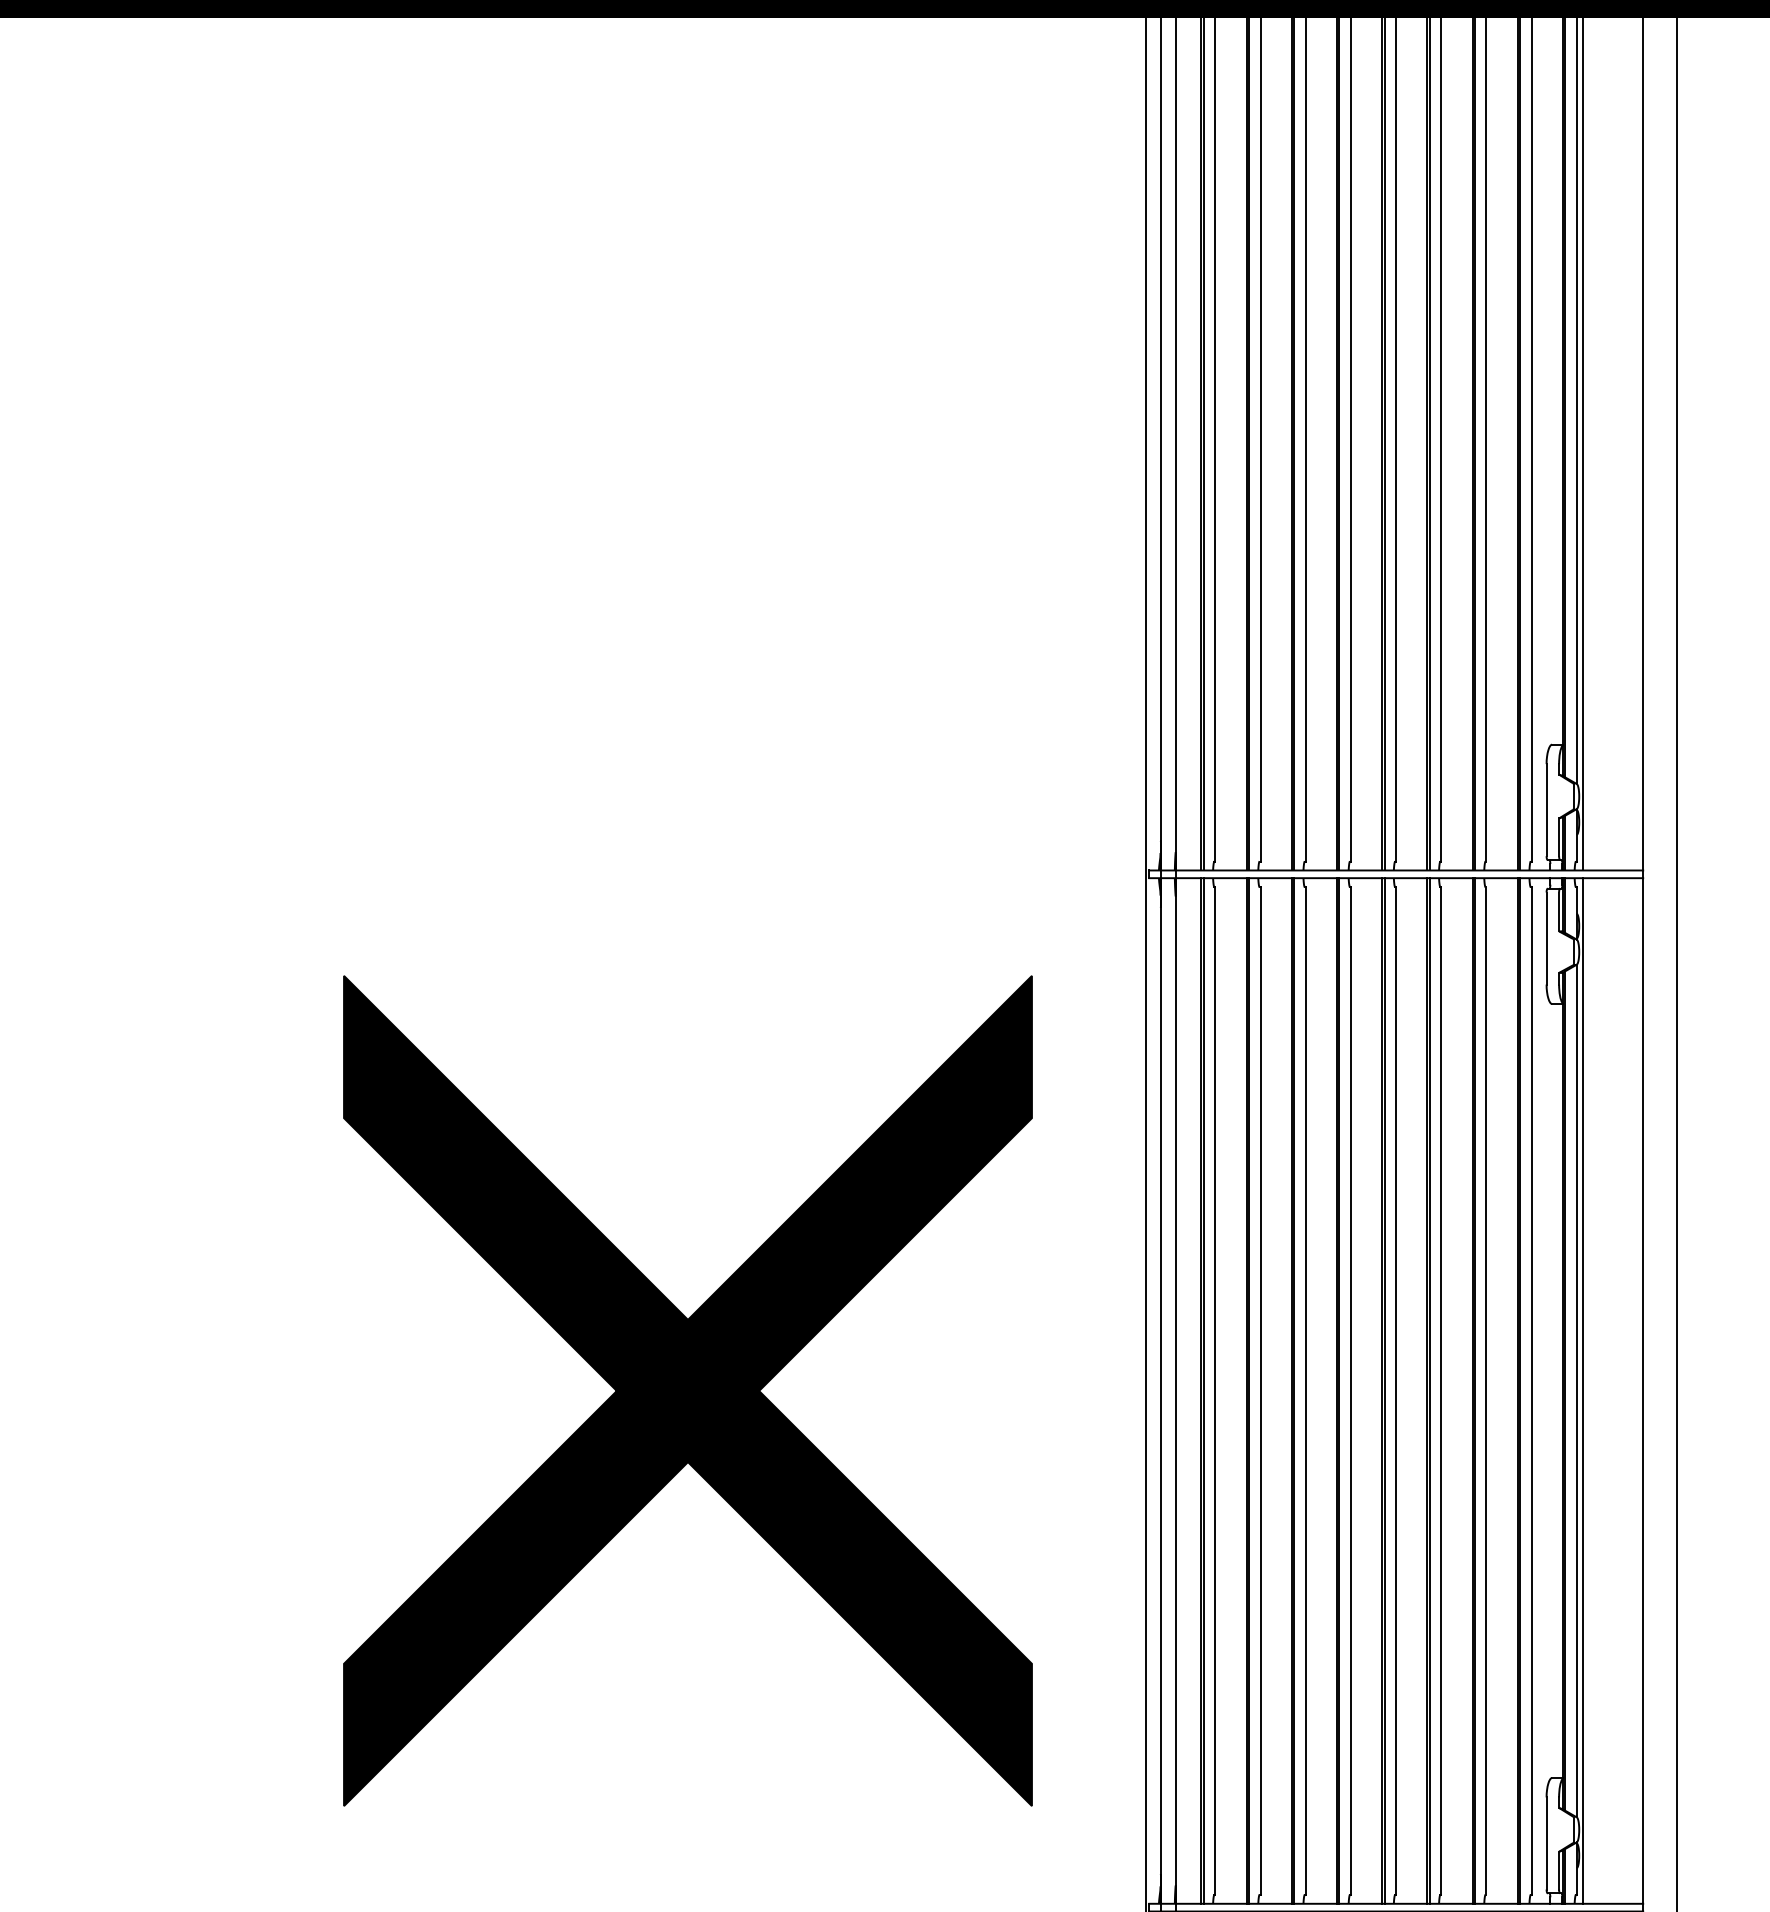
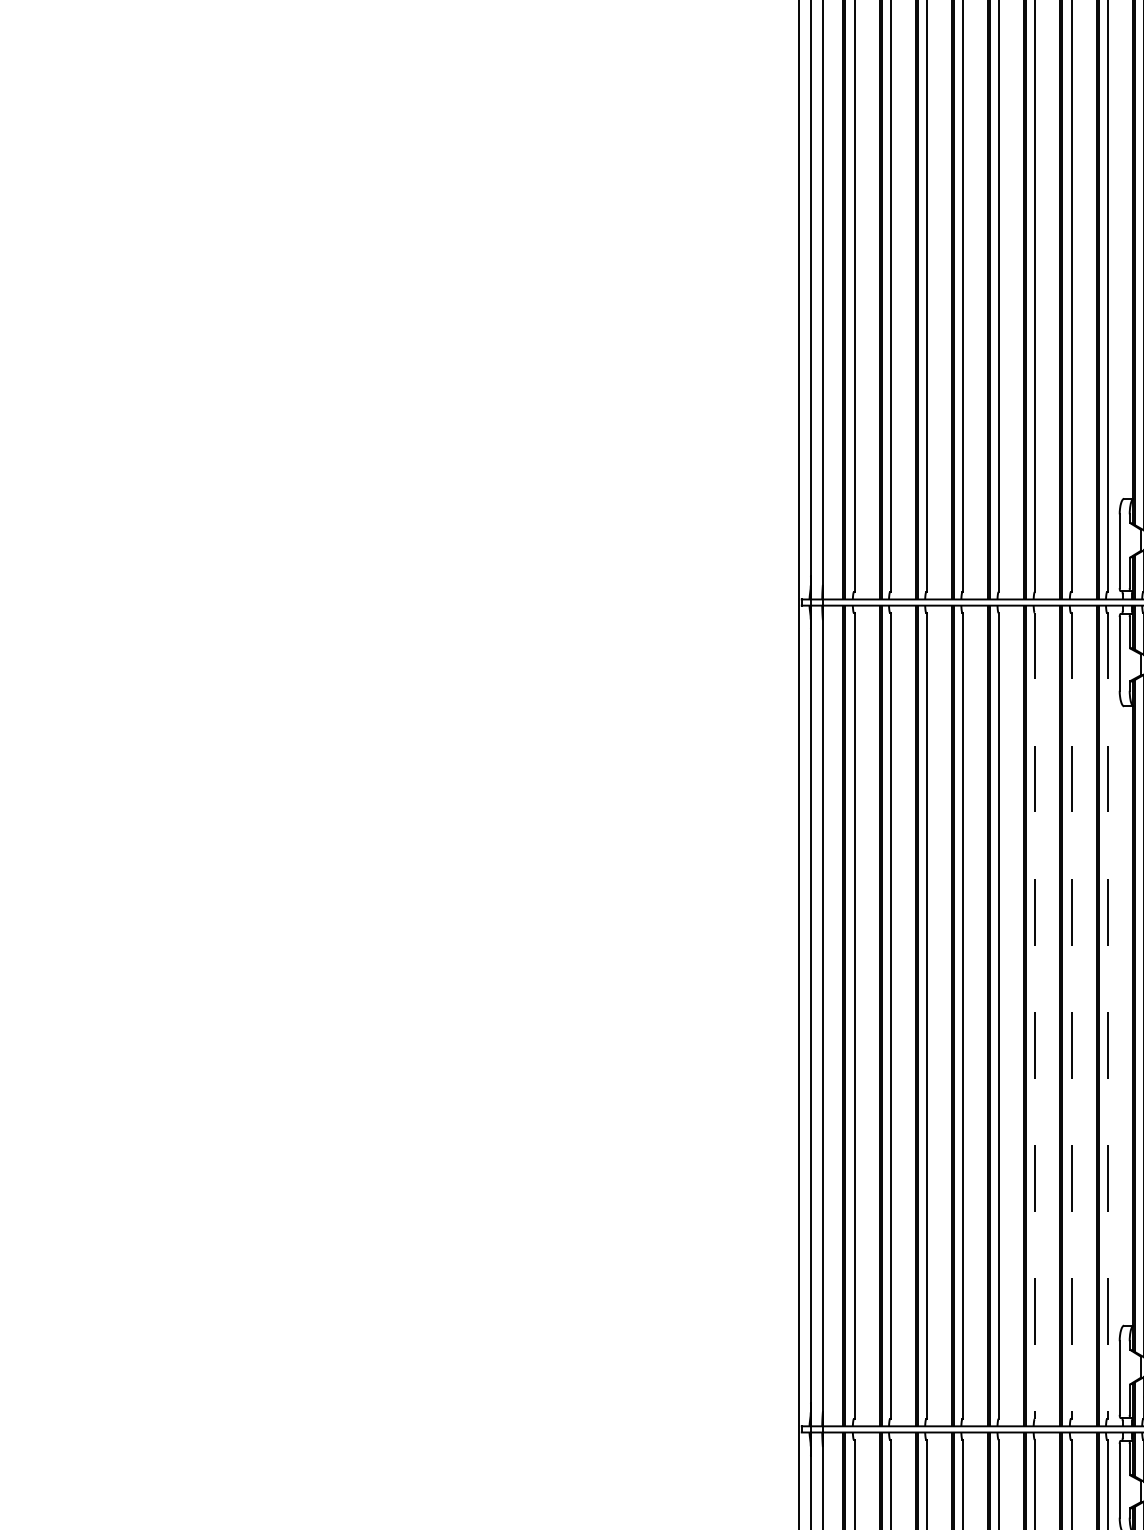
part: (687, 1390) -> (432, 1015), removed
line: (1441, 1390) -> (1035, 1015), solid -> dashed
line: (1486, 1390) -> (1071, 1015), solid -> dashed
line: (1531, 1390) -> (1107, 1015), solid -> dashed

